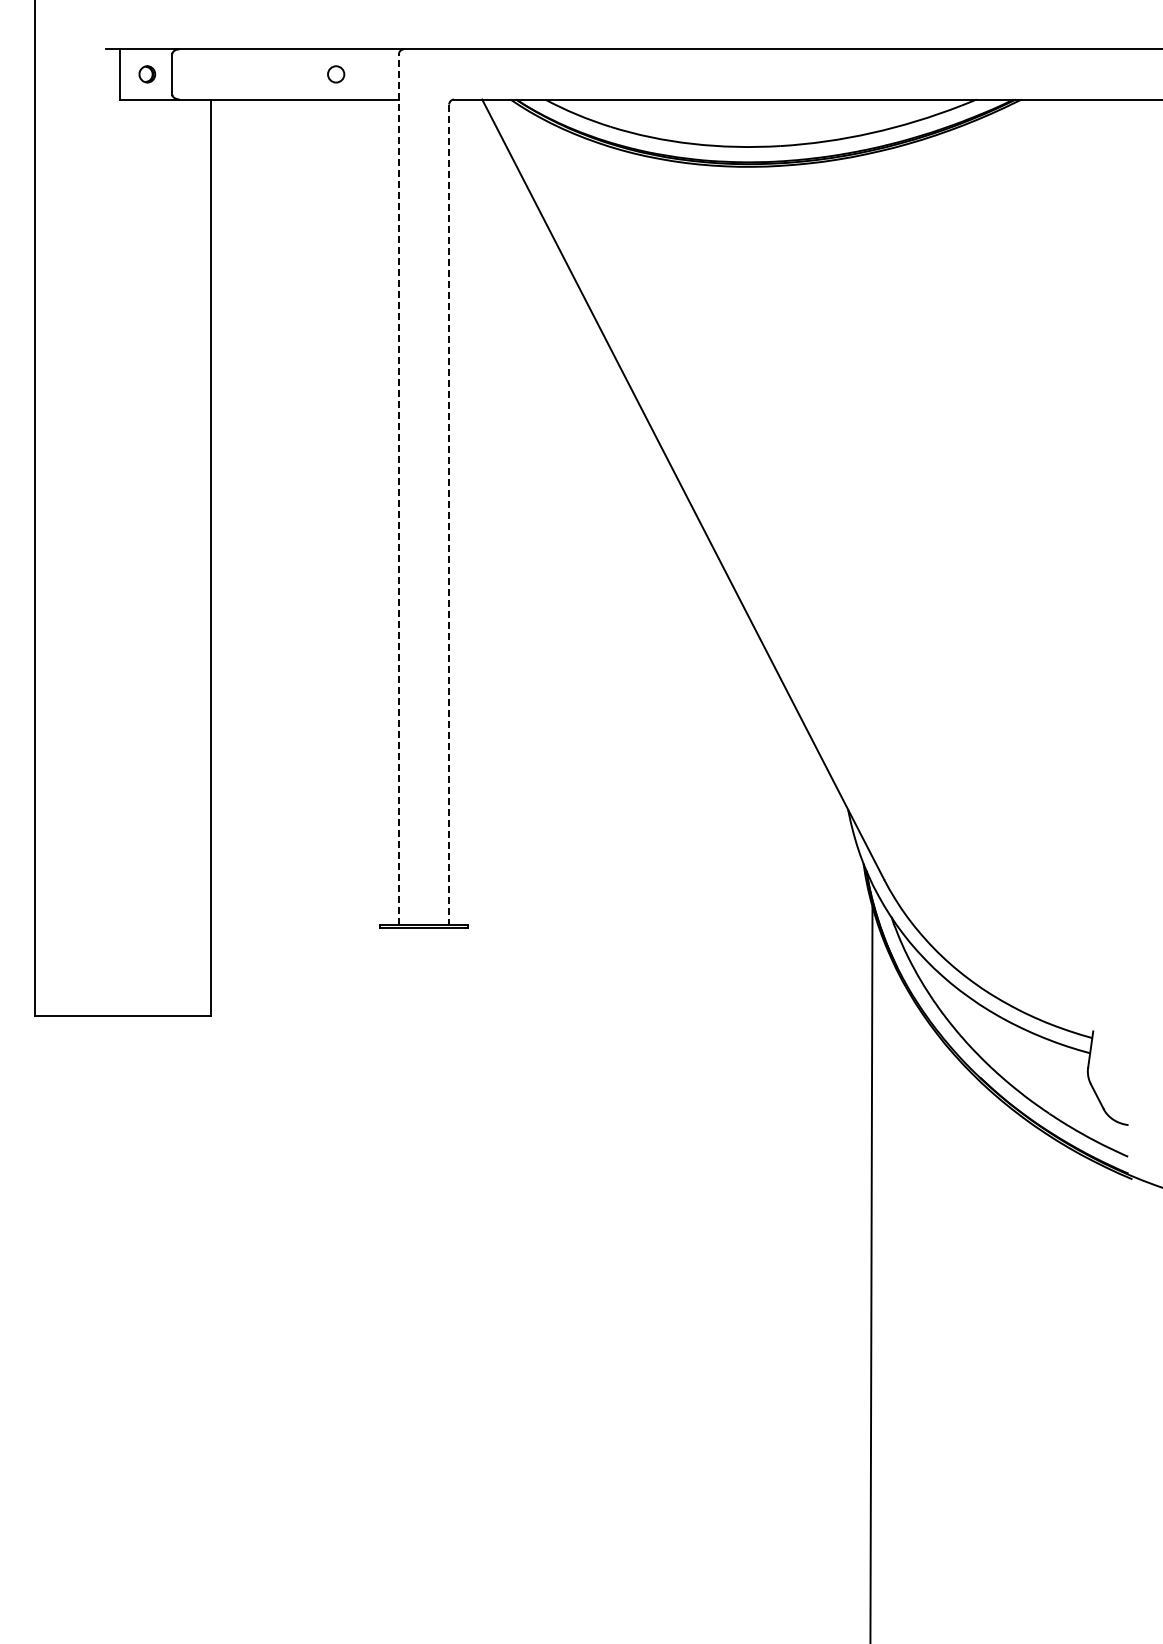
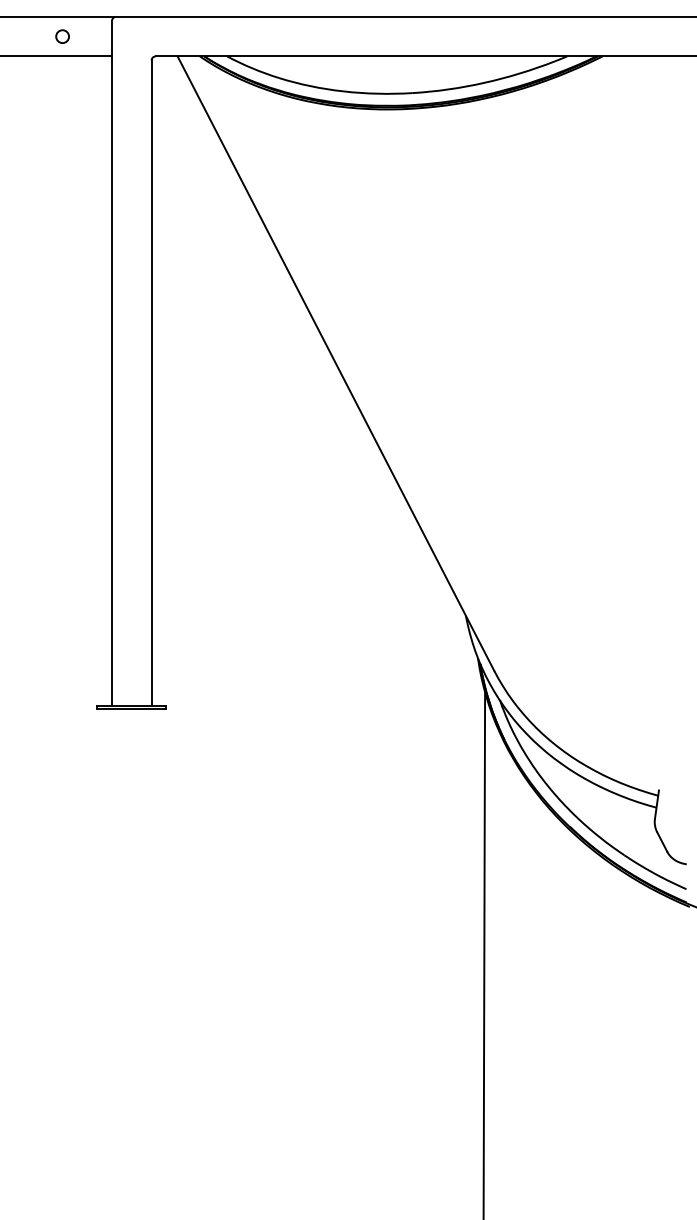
line: (398, 488) -> (111, 362), dashed -> solid
line: (449, 514) -> (151, 383), dashed -> solid

